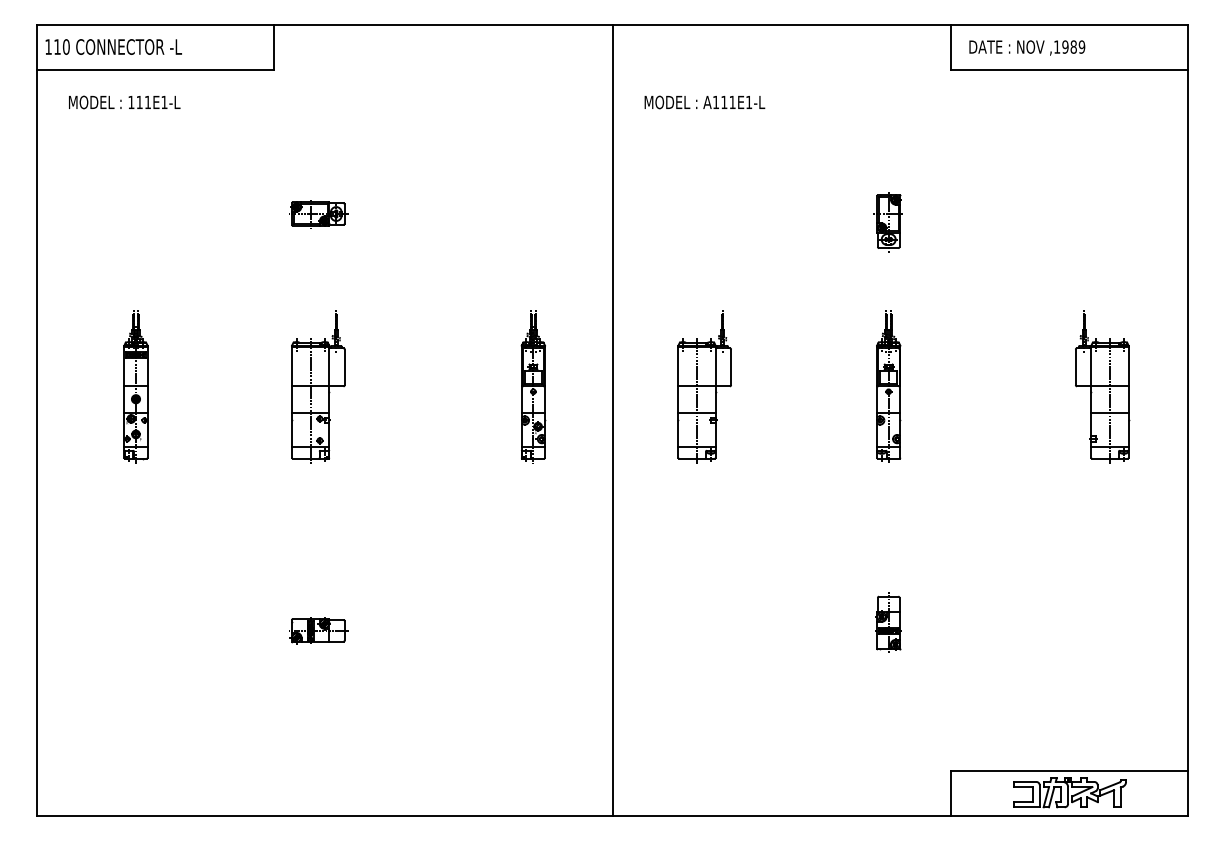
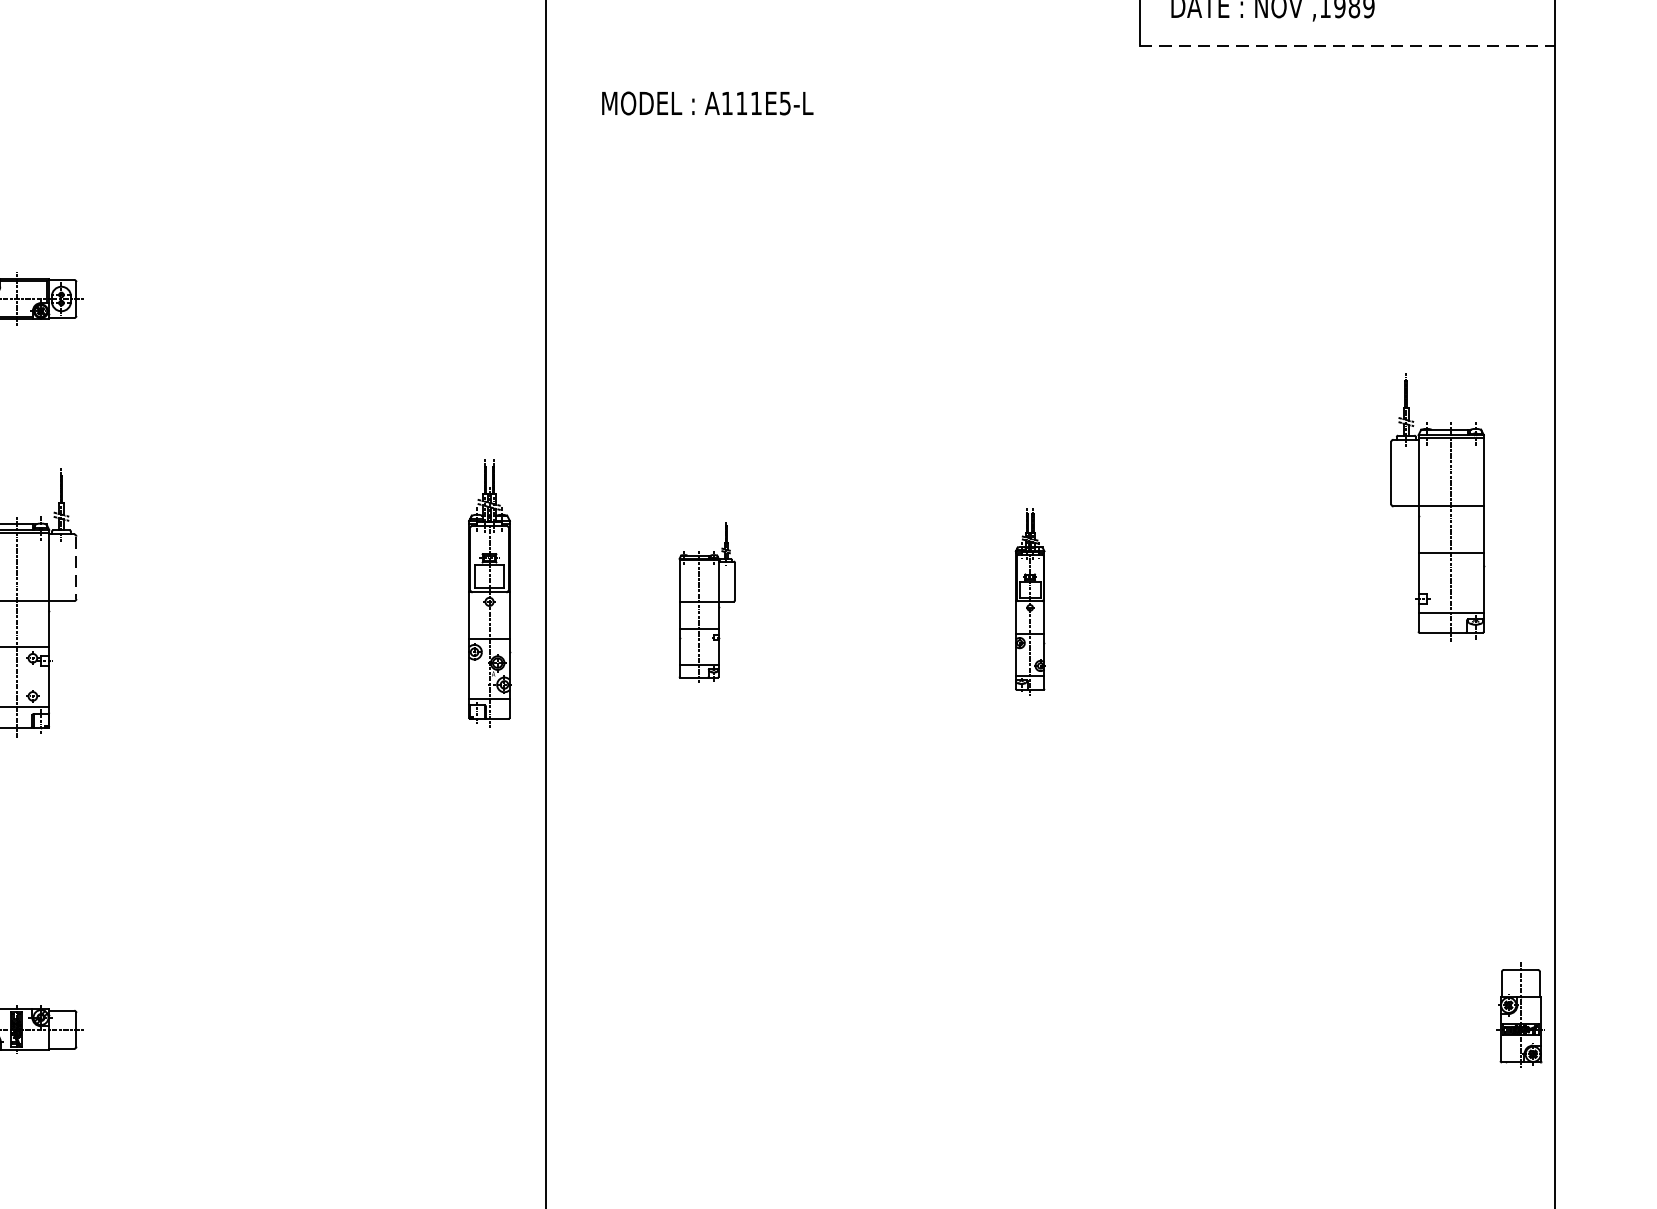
line: (1070, 69) -> (1348, 45), solid -> dashed
text: (749, 102) -> (785, 103), A111E1-L -> A111E5-L
part: (887, 222) -> (1027, 313), removed
line: (344, 367) -> (75, 568), solid -> dashed
part: (533, 386) -> (489, 592), moved
part: (704, 386) -> (707, 601), size x0.6
part: (888, 386) -> (1029, 601), size x0.7
part: (1102, 386) -> (1438, 506), moved
part: (888, 622) -> (1520, 1015), moved

